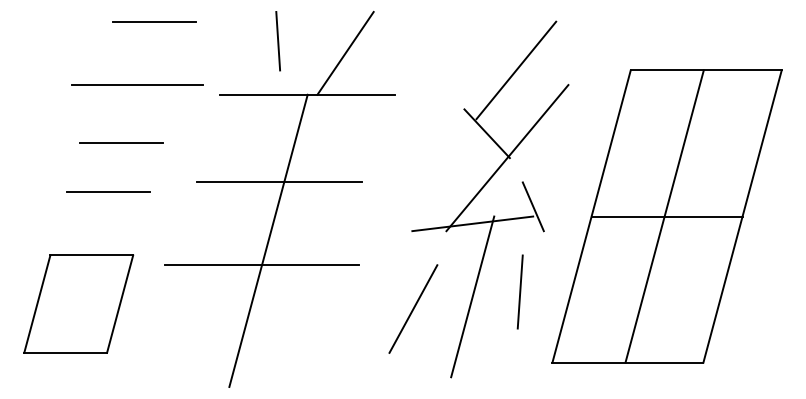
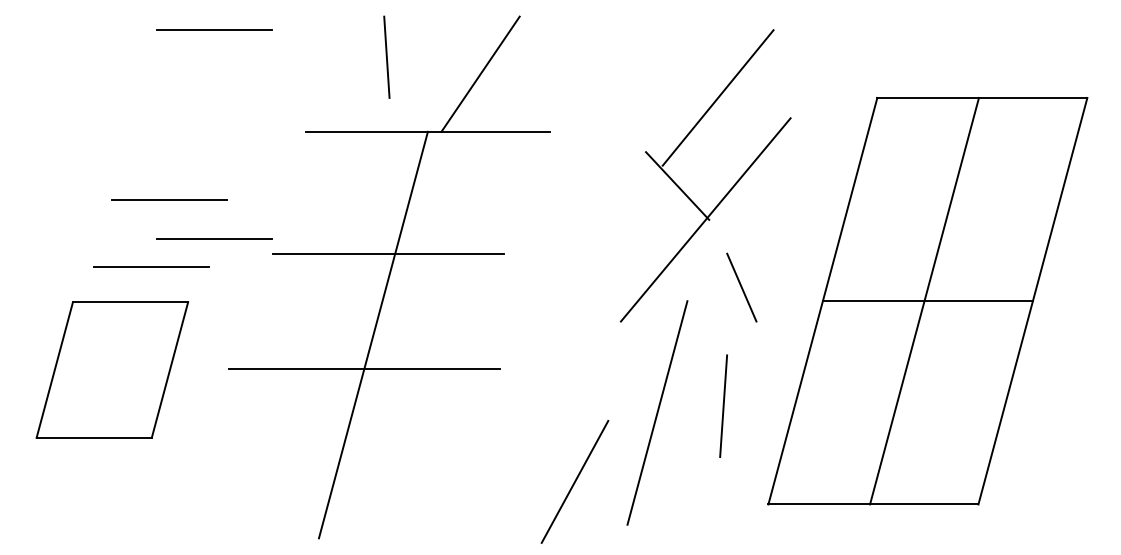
line: (137, 85) -> (190, 118), removed
line: (154, 171) -> (214, 238), added
line: (472, 223) -> (657, 311), removed
part: (78, 303) -> (111, 369), moved
line: (413, 308) -> (574, 481), moved

